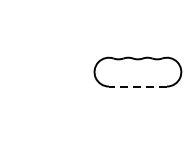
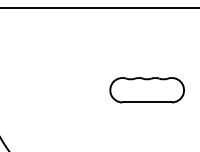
line: (138, 86) -> (147, 102), dashed -> solid

